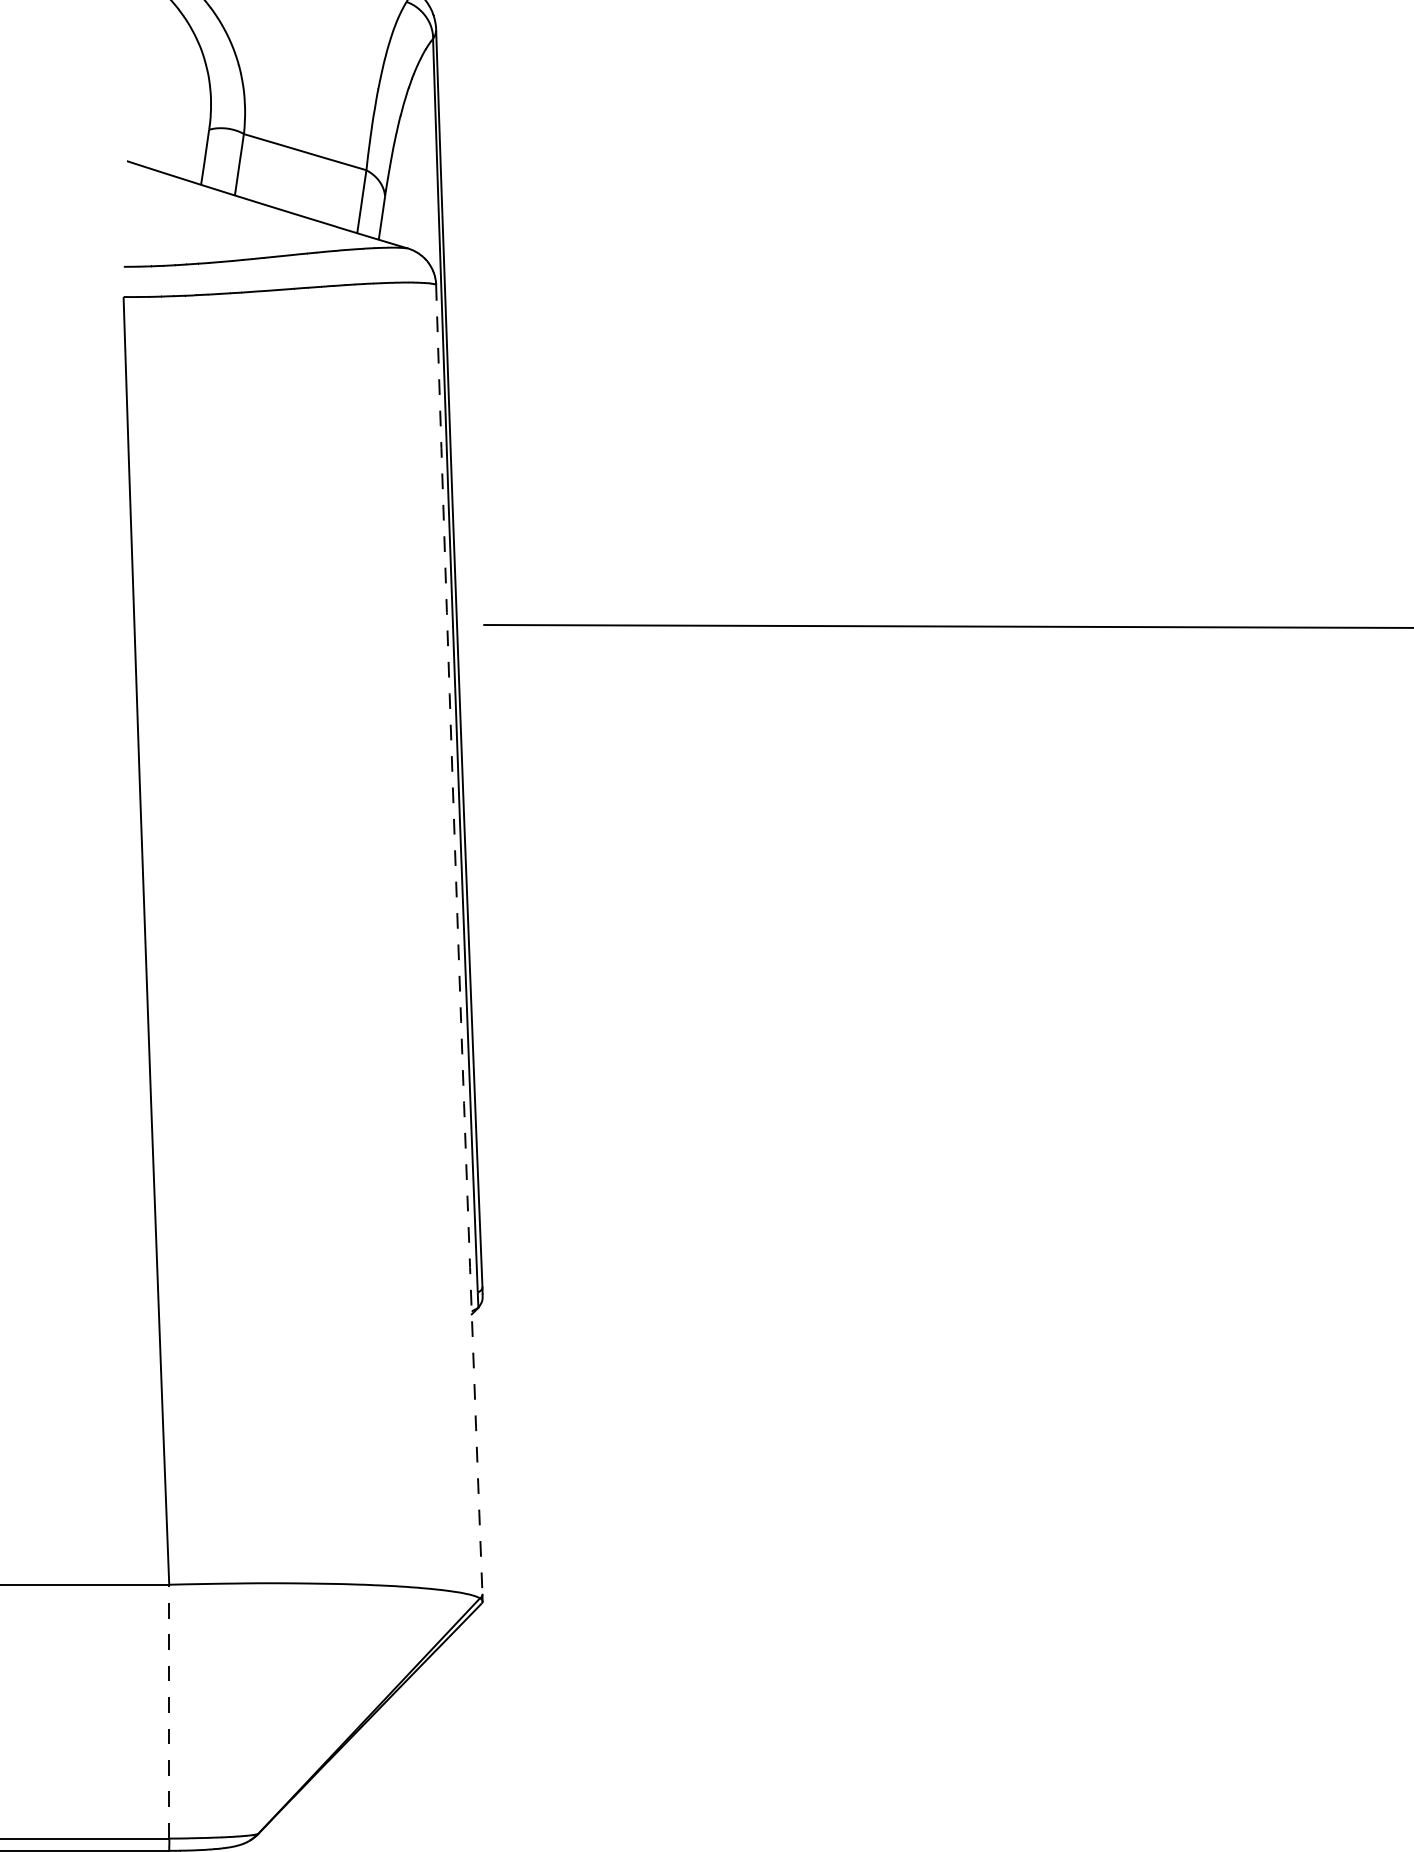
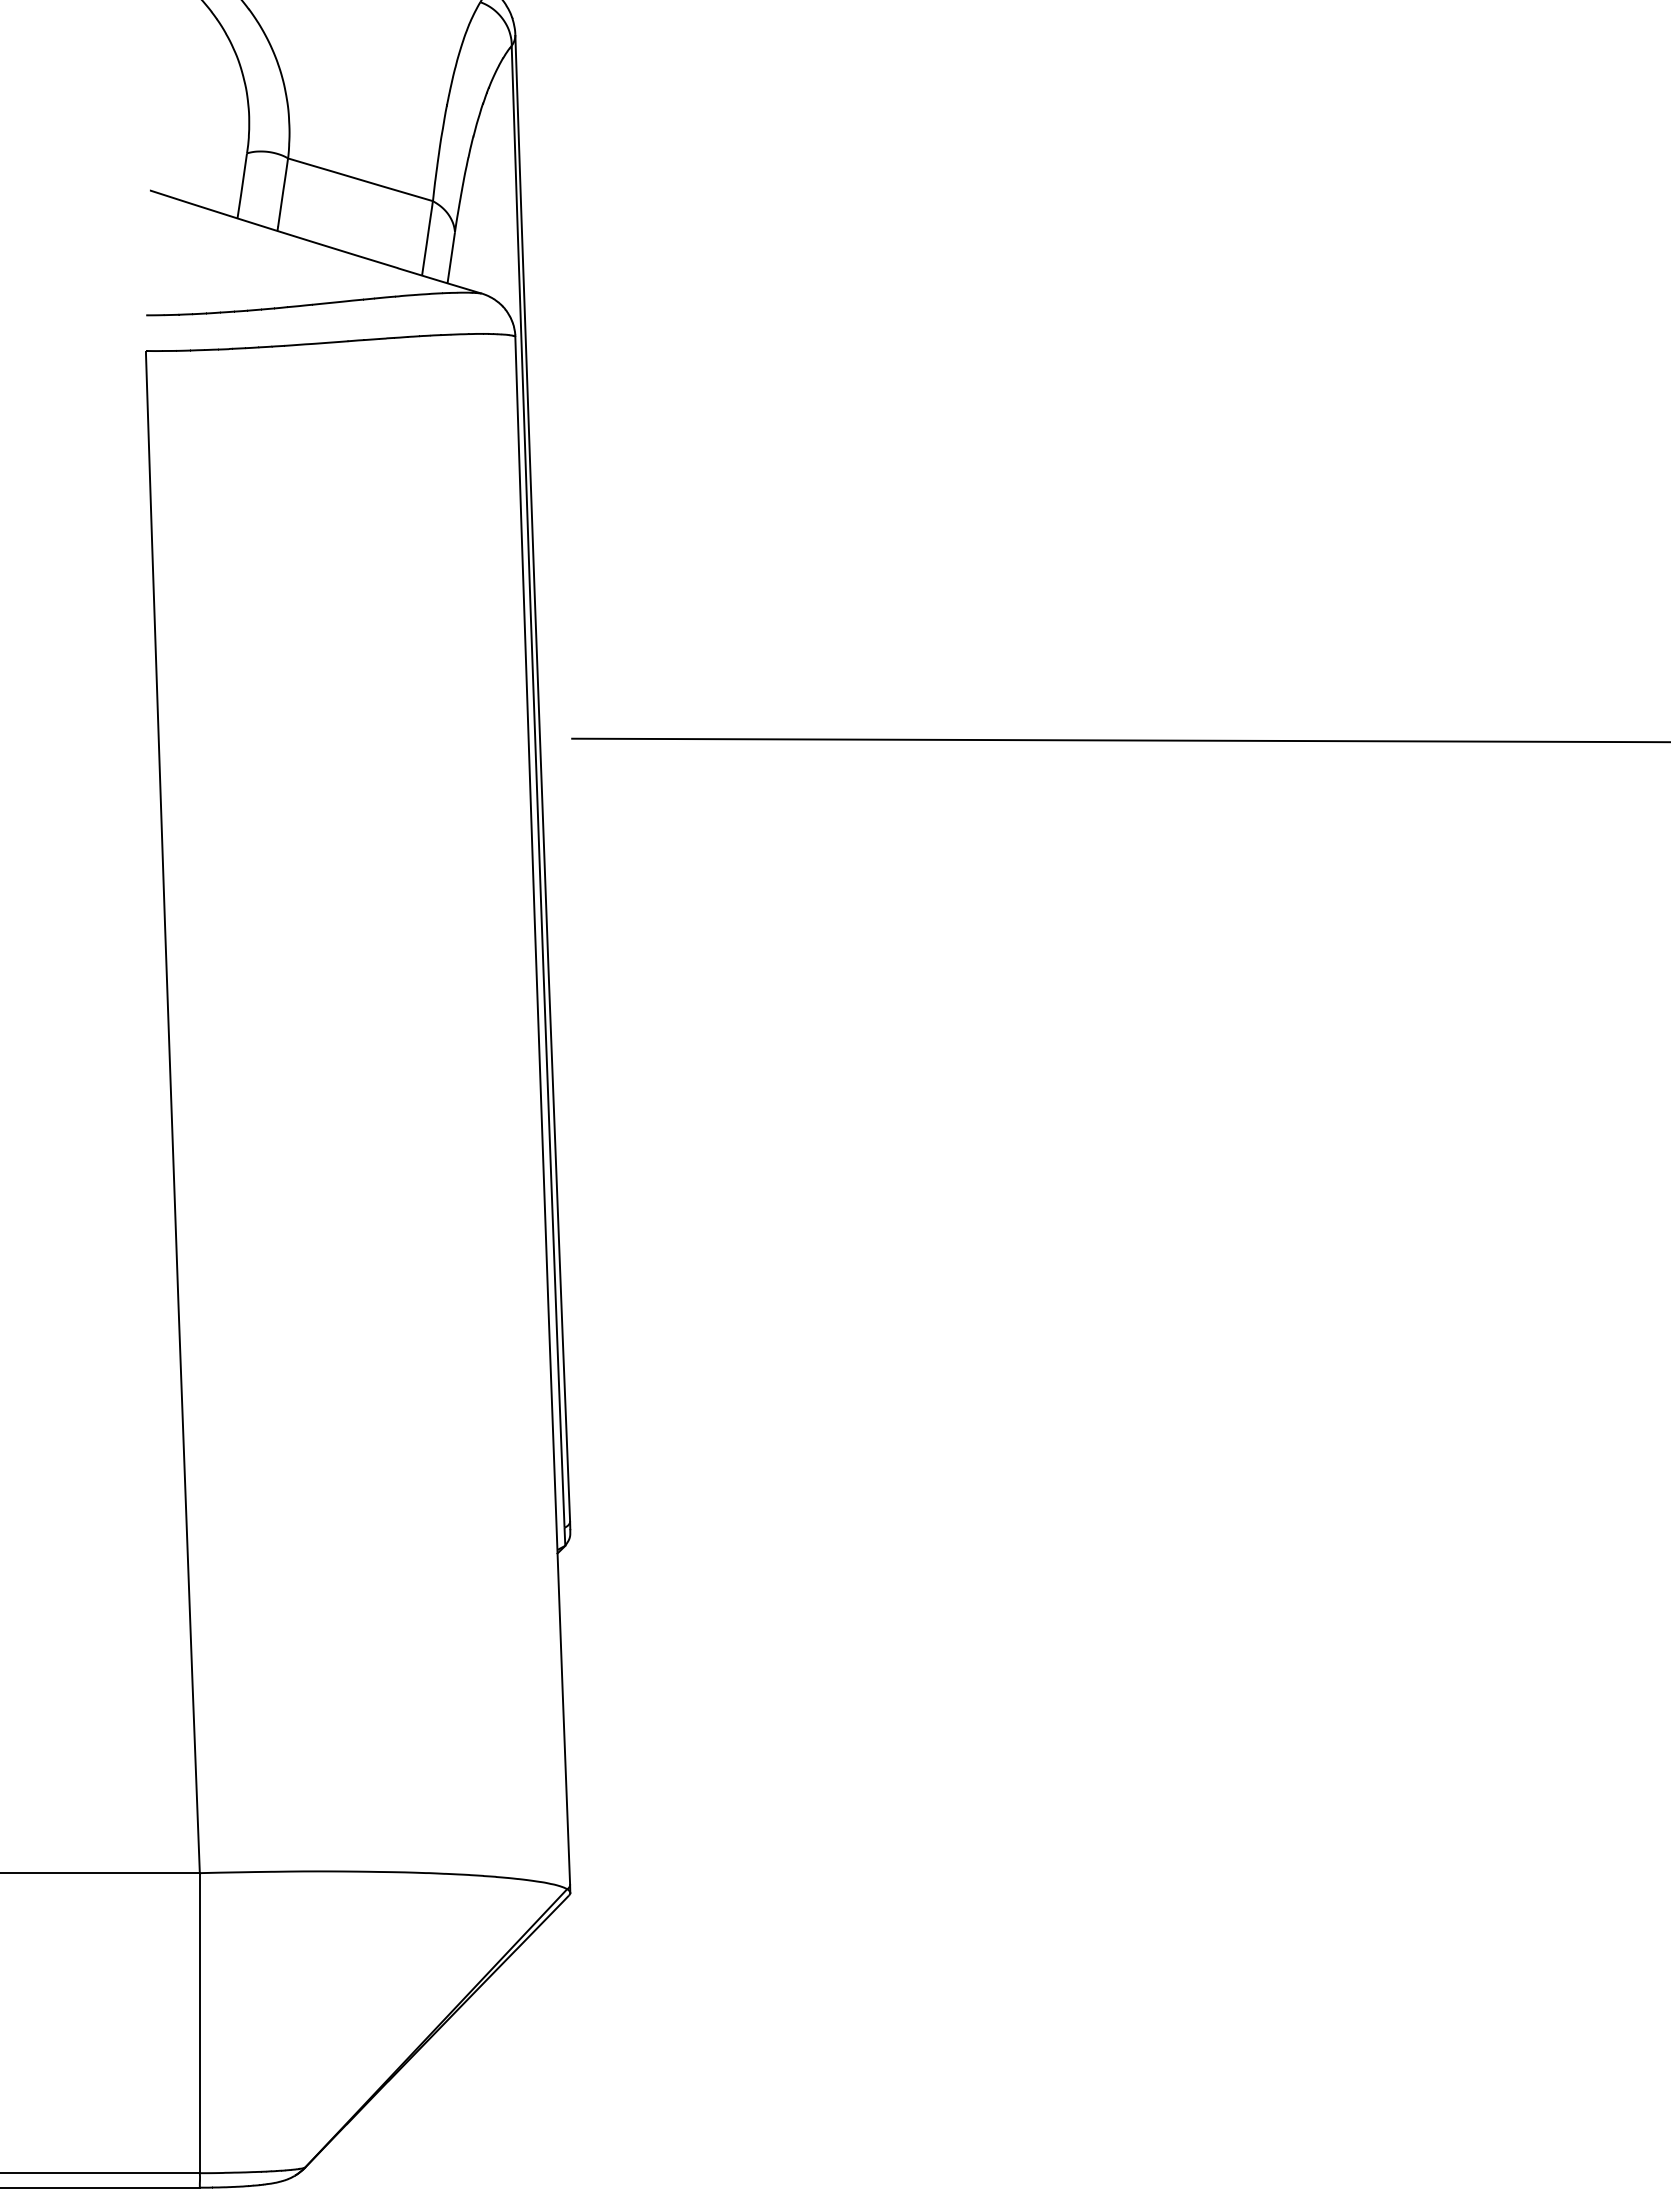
line: (458, 939) -> (541, 1110), dashed -> solid
line: (168, 1711) -> (199, 2023), dashed -> solid

